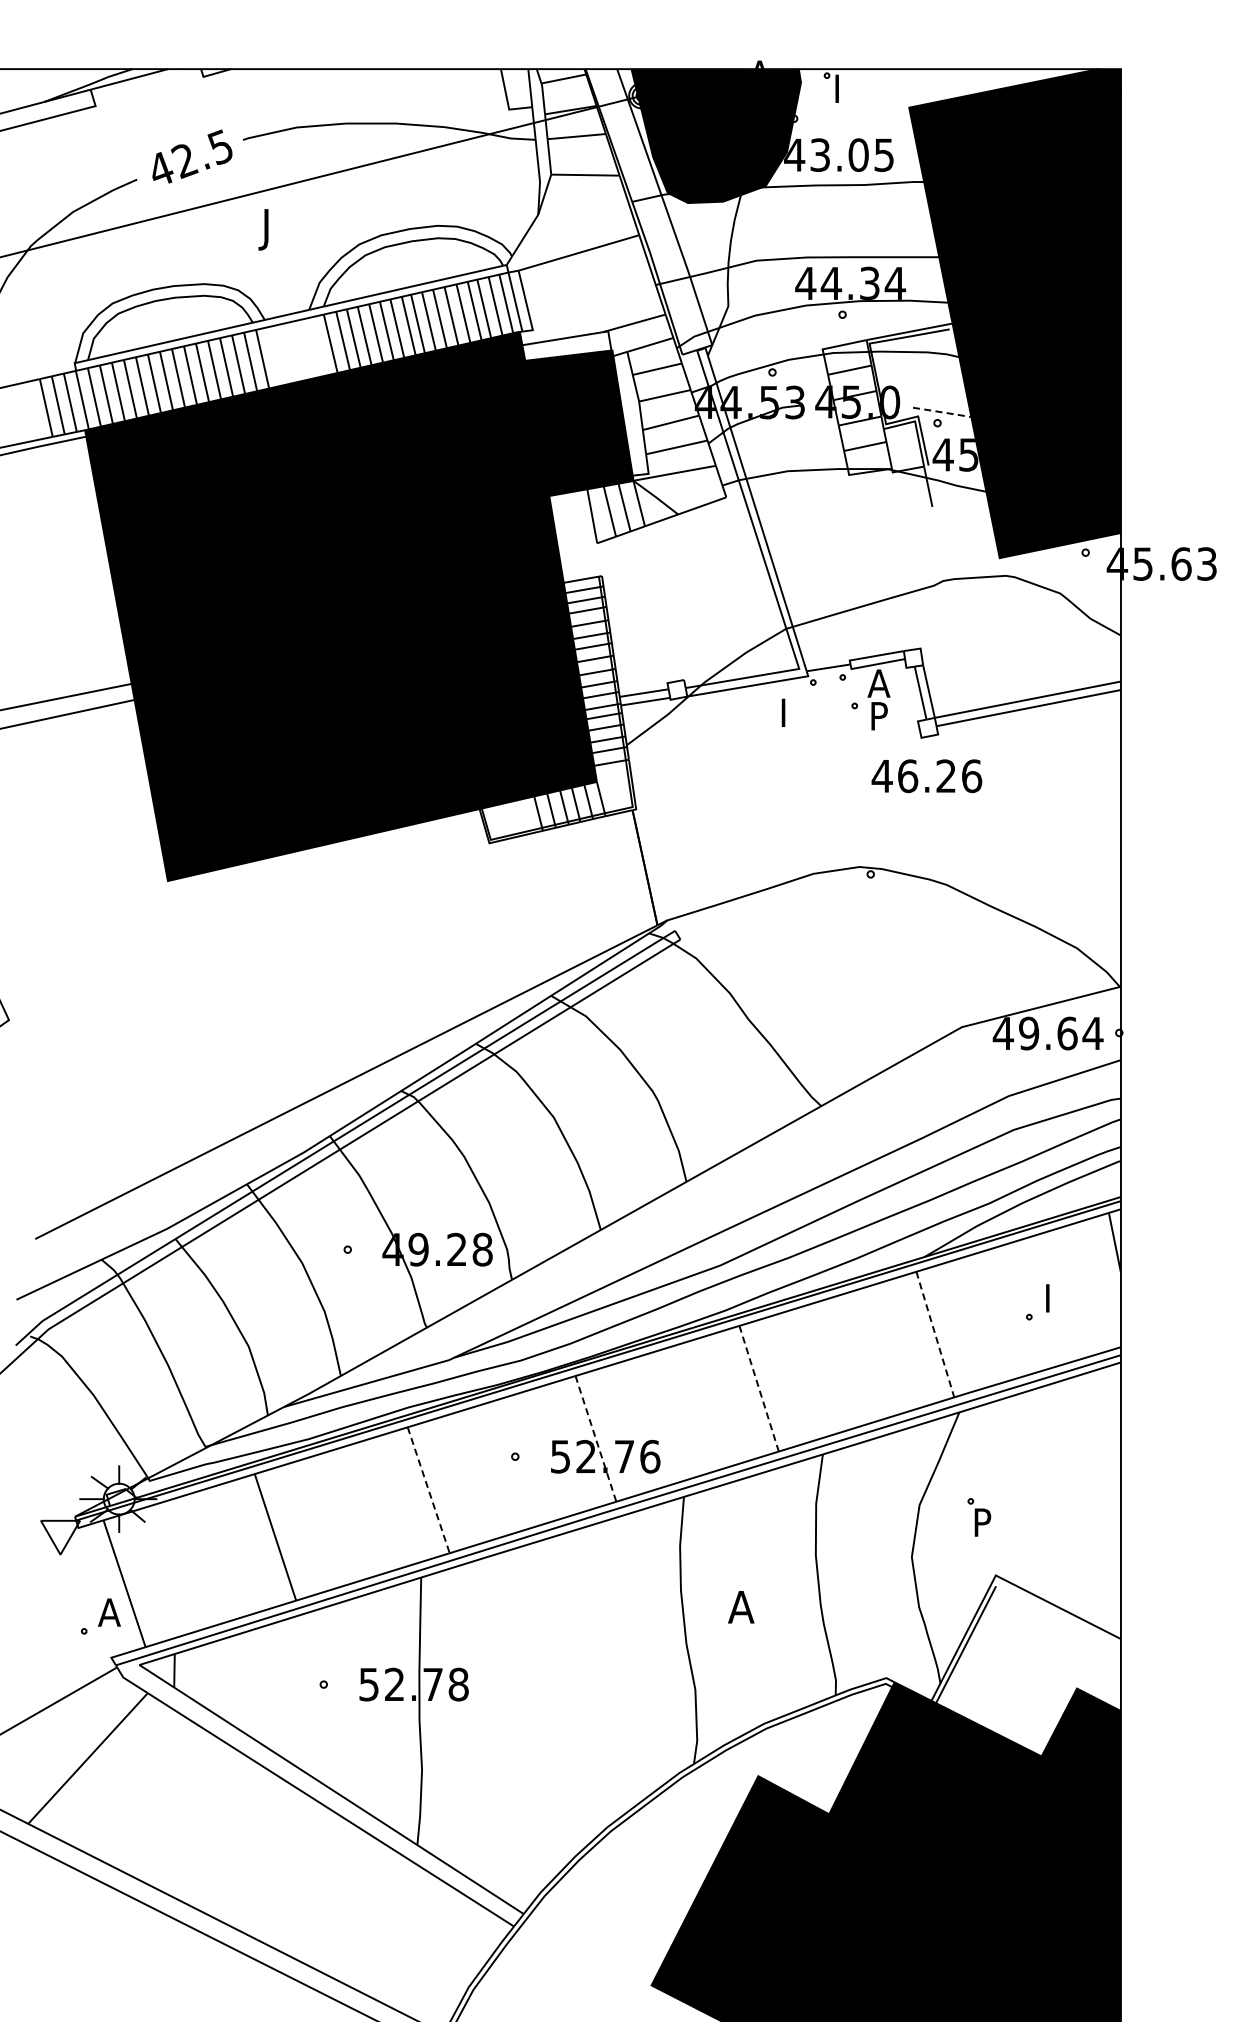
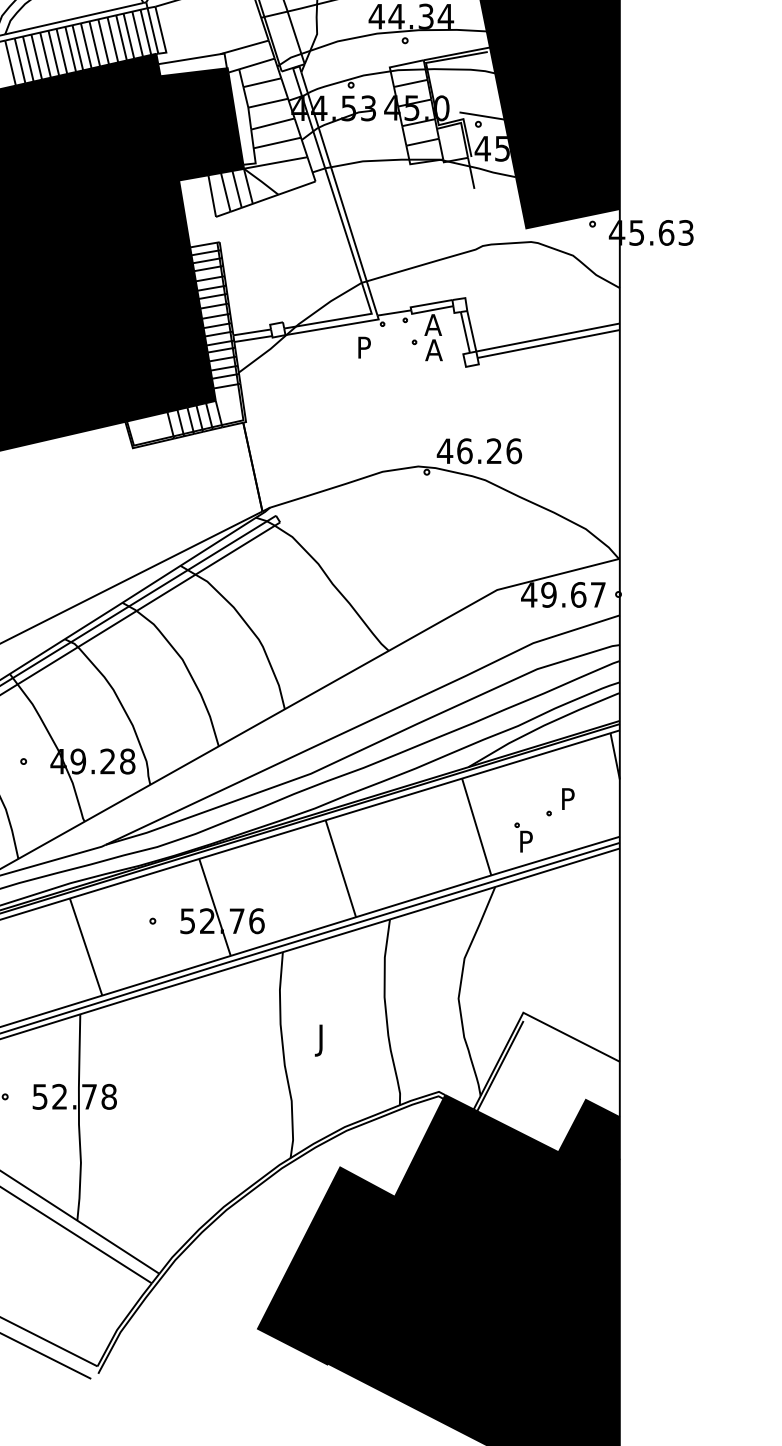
line: (941, 412) -> (481, 116), dashed -> solid
text: (791, 706) -> (365, 342), I -> P
text: (879, 716) -> (433, 350), P -> A
text: (926, 776) -> (479, 451), moved
text: (1092, 1033) -> (597, 594), 49.64 -> 49.67
text: (1055, 1292) -> (569, 794), I -> P
line: (935, 1334) -> (476, 826), dashed -> solid
line: (759, 1388) -> (341, 868), dashed -> solid
line: (595, 1438) -> (214, 907), dashed -> solid
line: (428, 1490) -> (85, 947), dashed -> solid
part: (979, 1517) -> (523, 837), moved
text: (739, 1611) -> (325, 1040), A -> J

